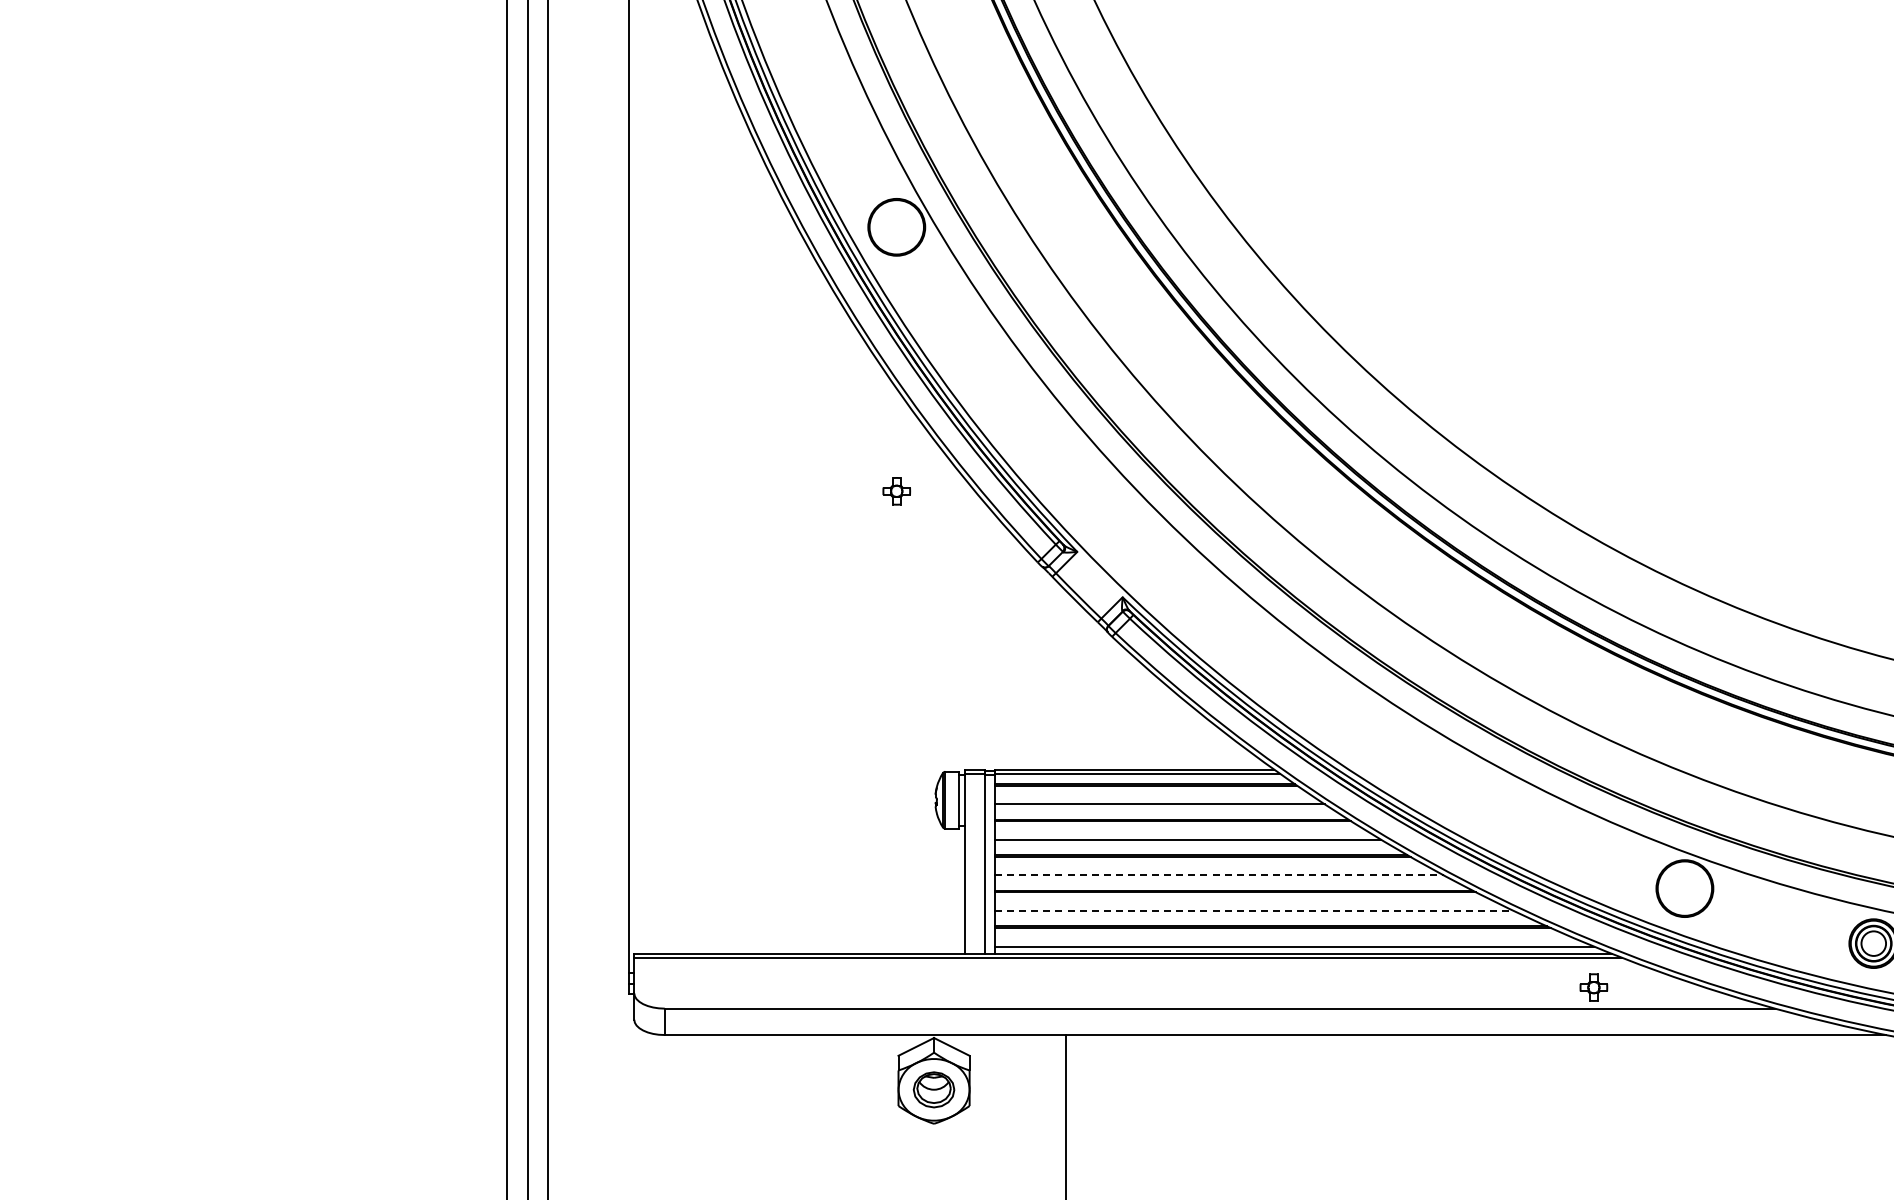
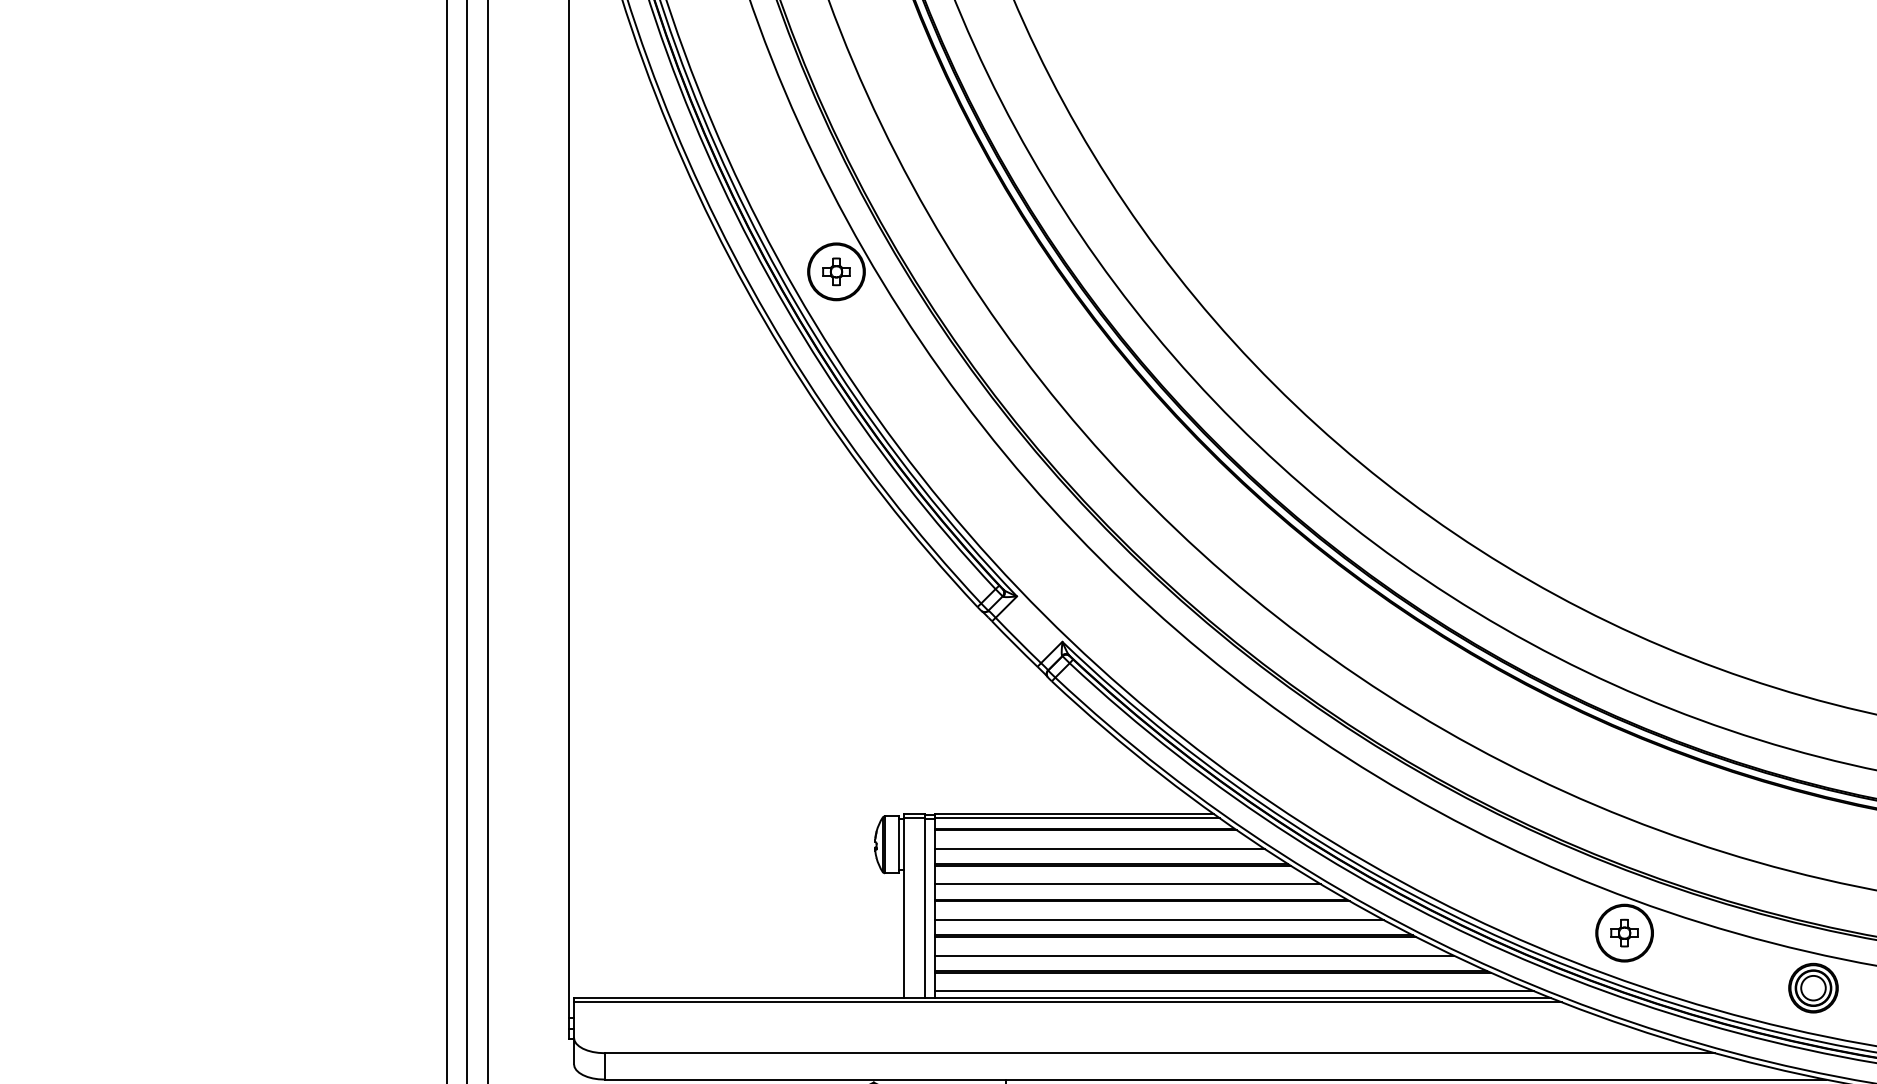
part: (896, 491) -> (836, 272), moved
line: (1220, 875) -> (1160, 920), dashed -> solid
line: (1255, 911) -> (1195, 956), dashed -> solid
part: (1593, 987) -> (1624, 933), moved

